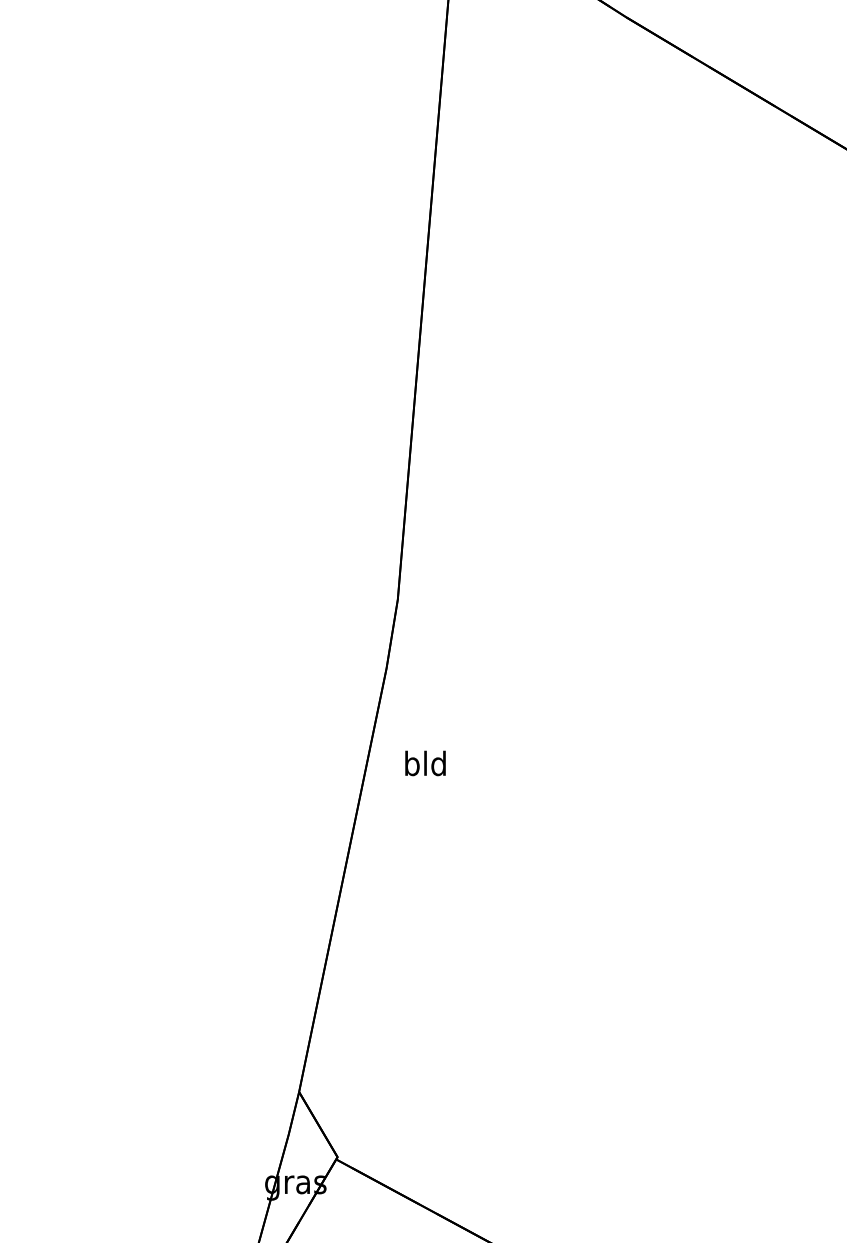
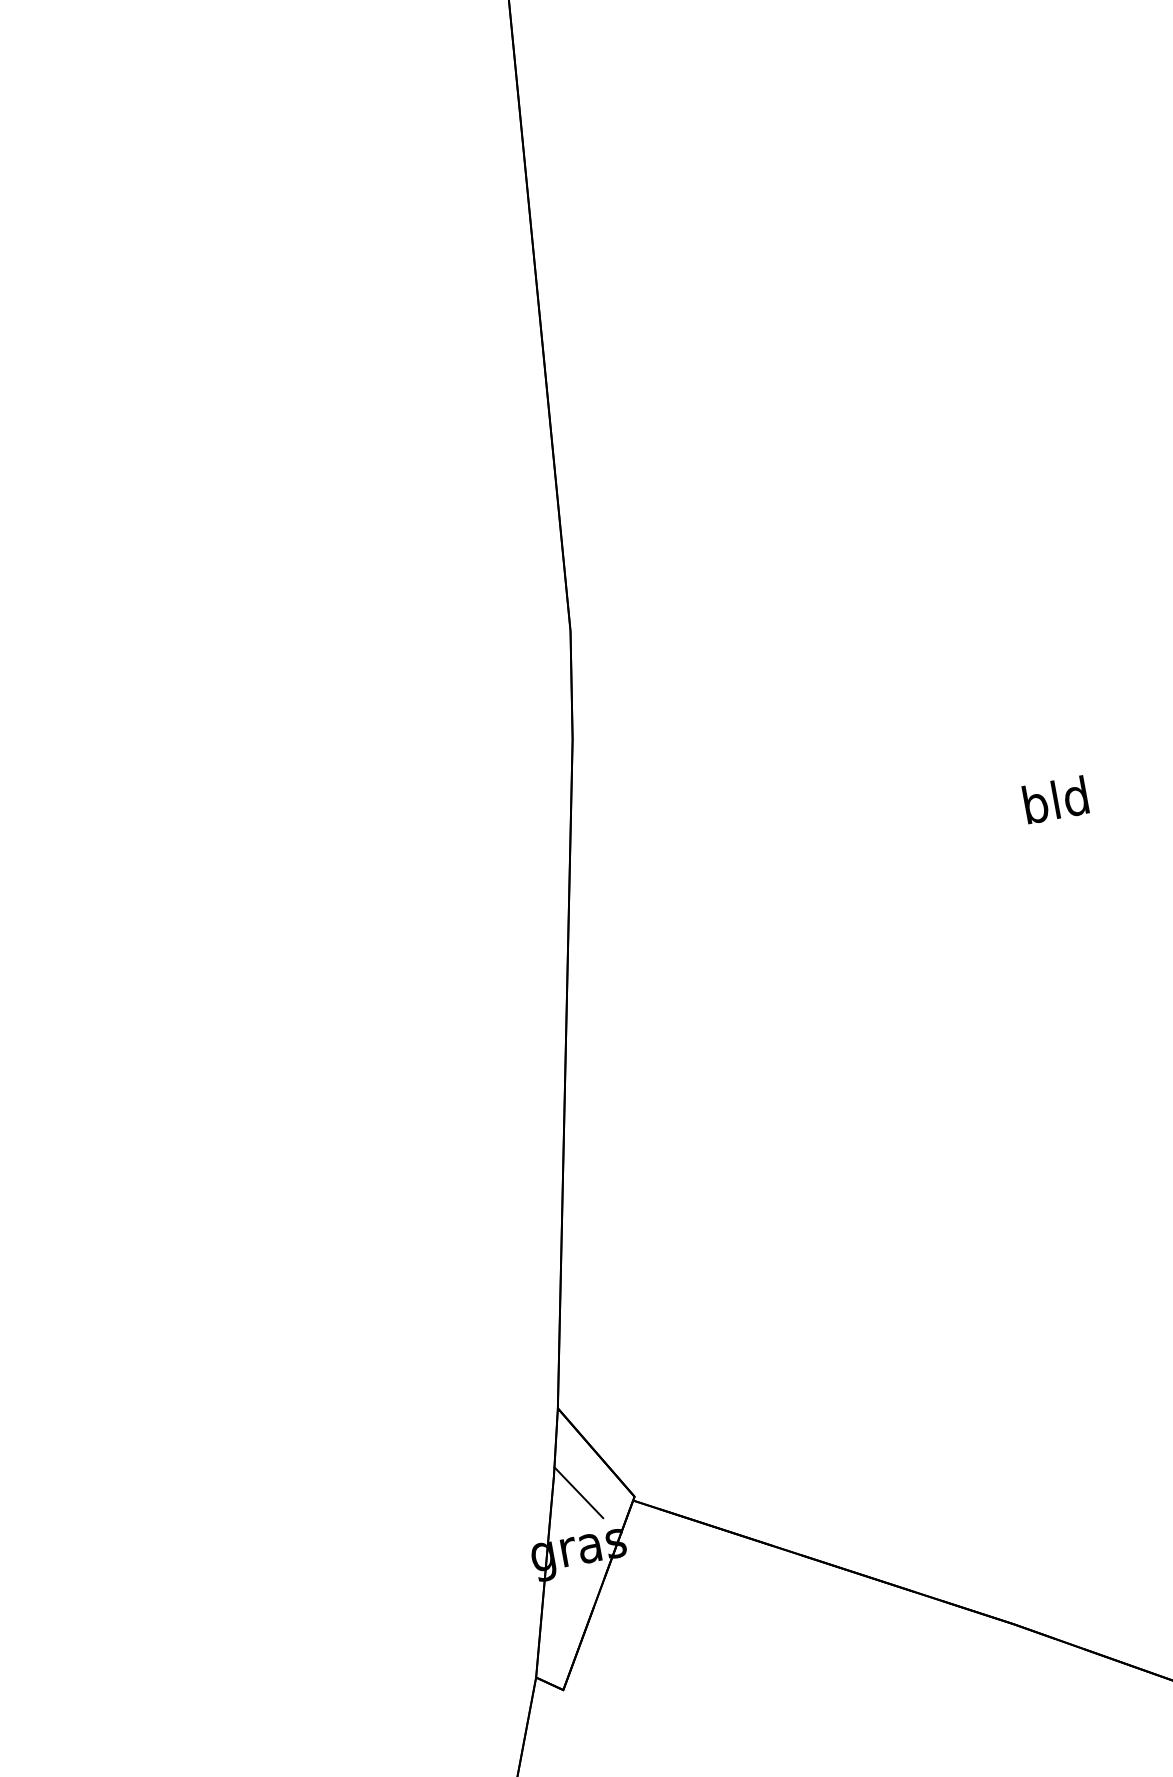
text: (425, 763) -> (1055, 800), moved
line: (302, 1148) -> (578, 1493), added

